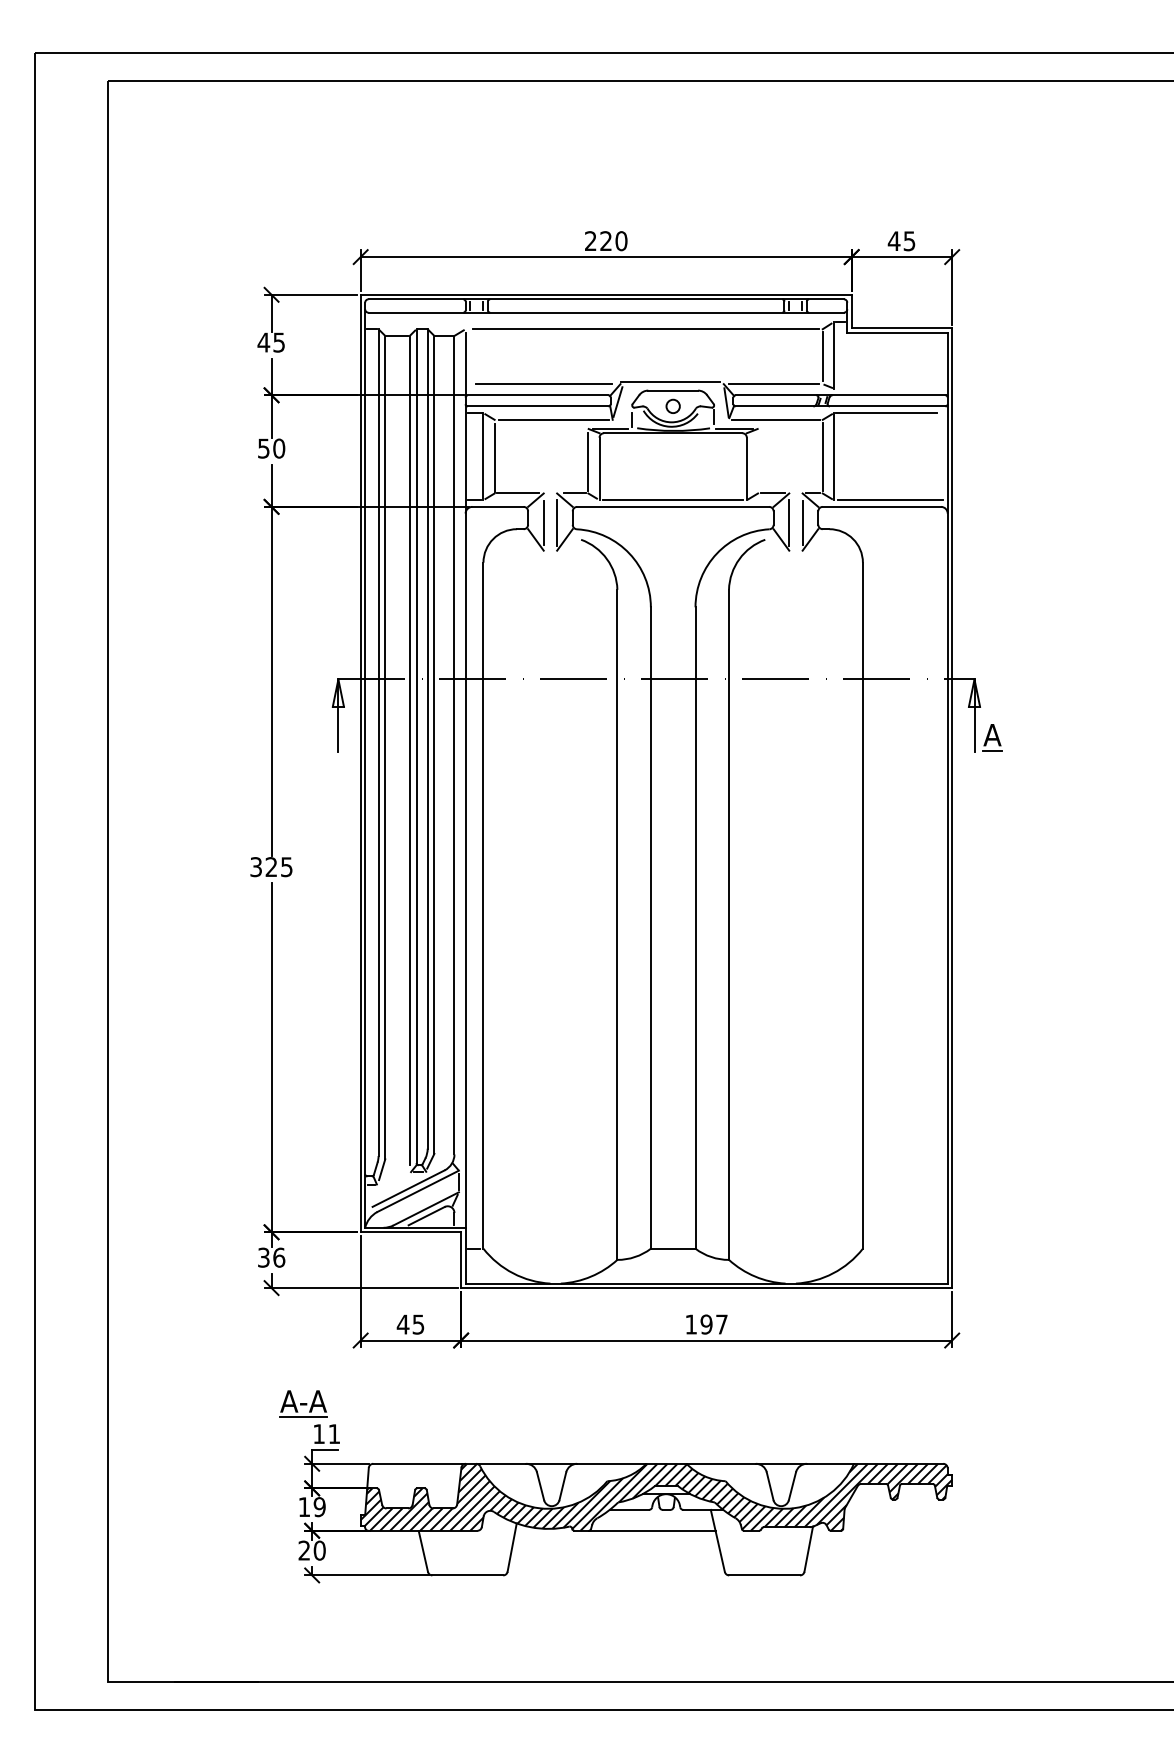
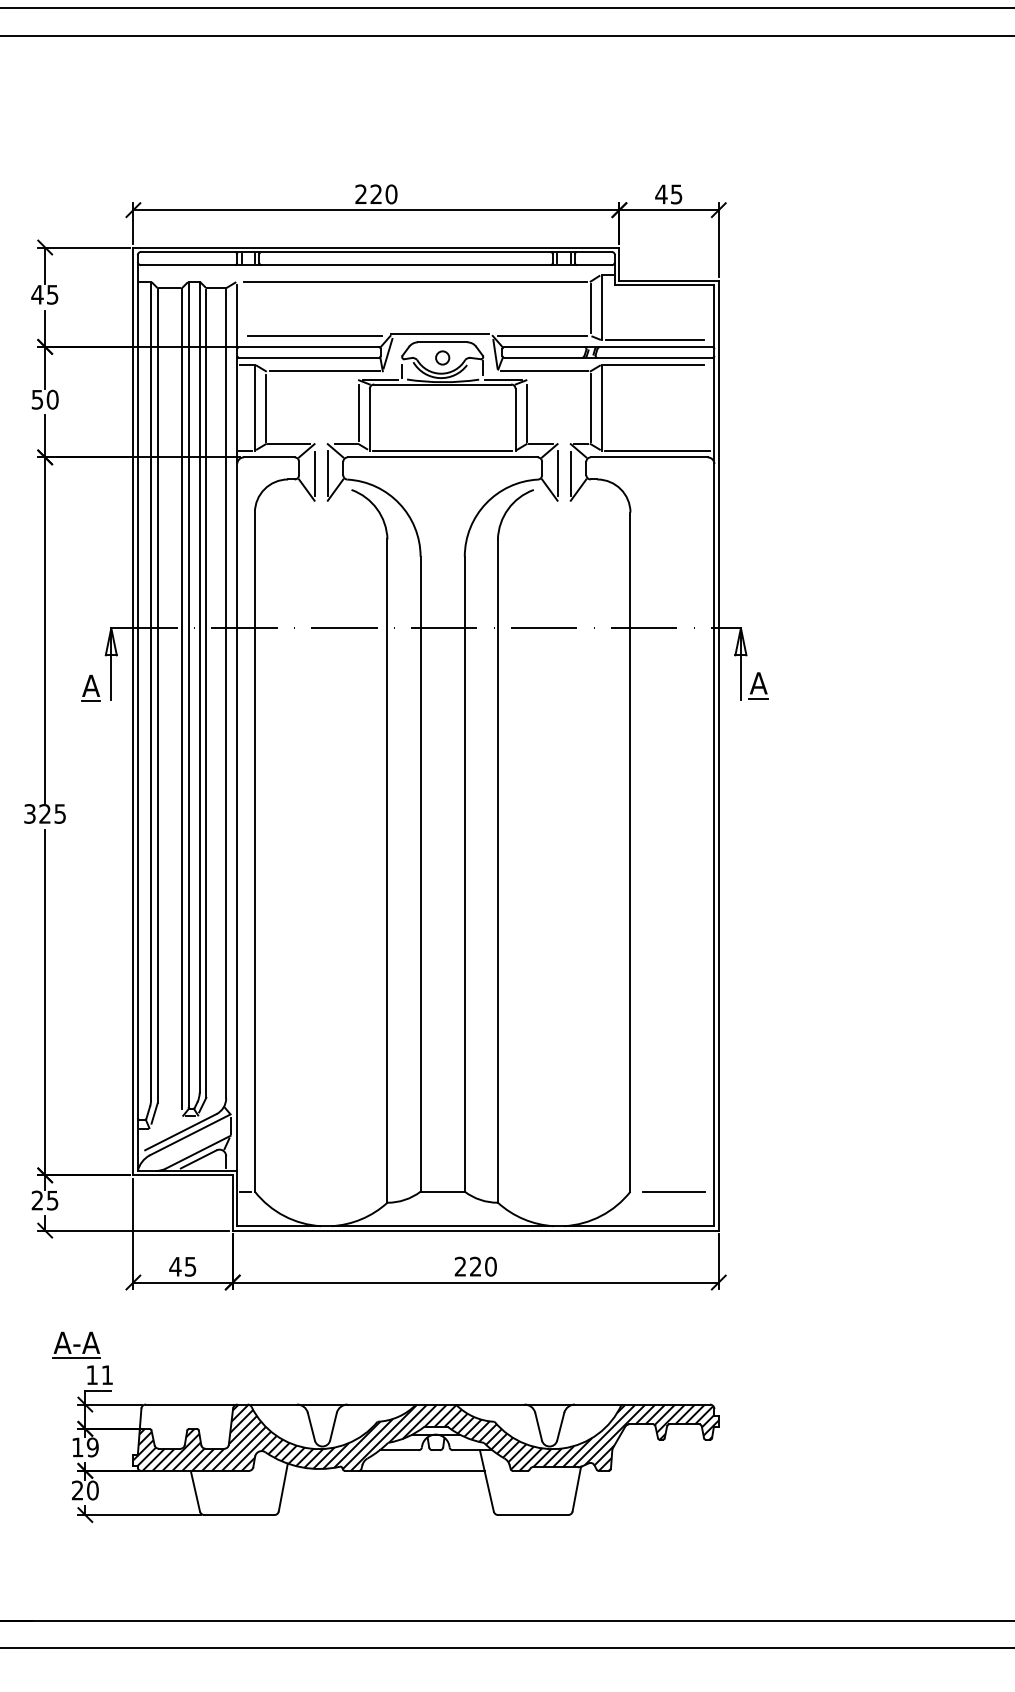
line: (887, 388) -> (654, 340), added
line: (758, 461) -> (527, 412), added
part: (317, 739) -> (90, 687), added
line: (906, 1248) -> (673, 1191), added
text: (271, 1257) -> (45, 1200), 36 -> 25
text: (706, 1324) -> (475, 1266), 197 -> 220

